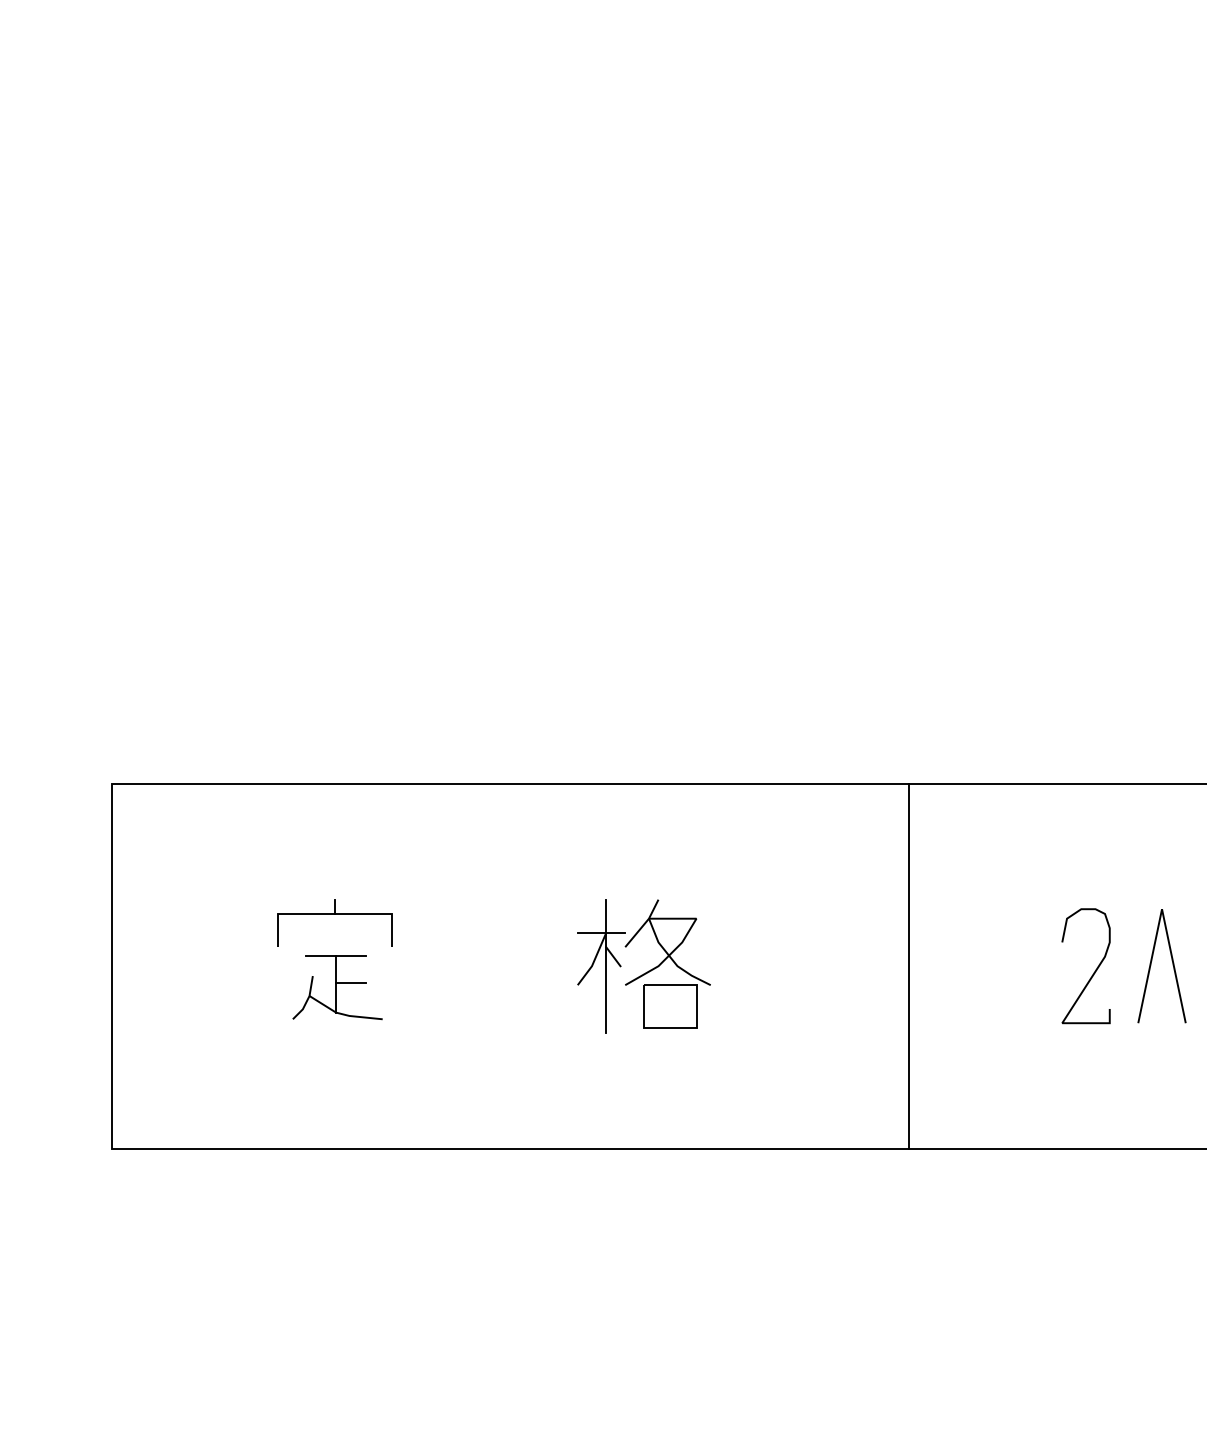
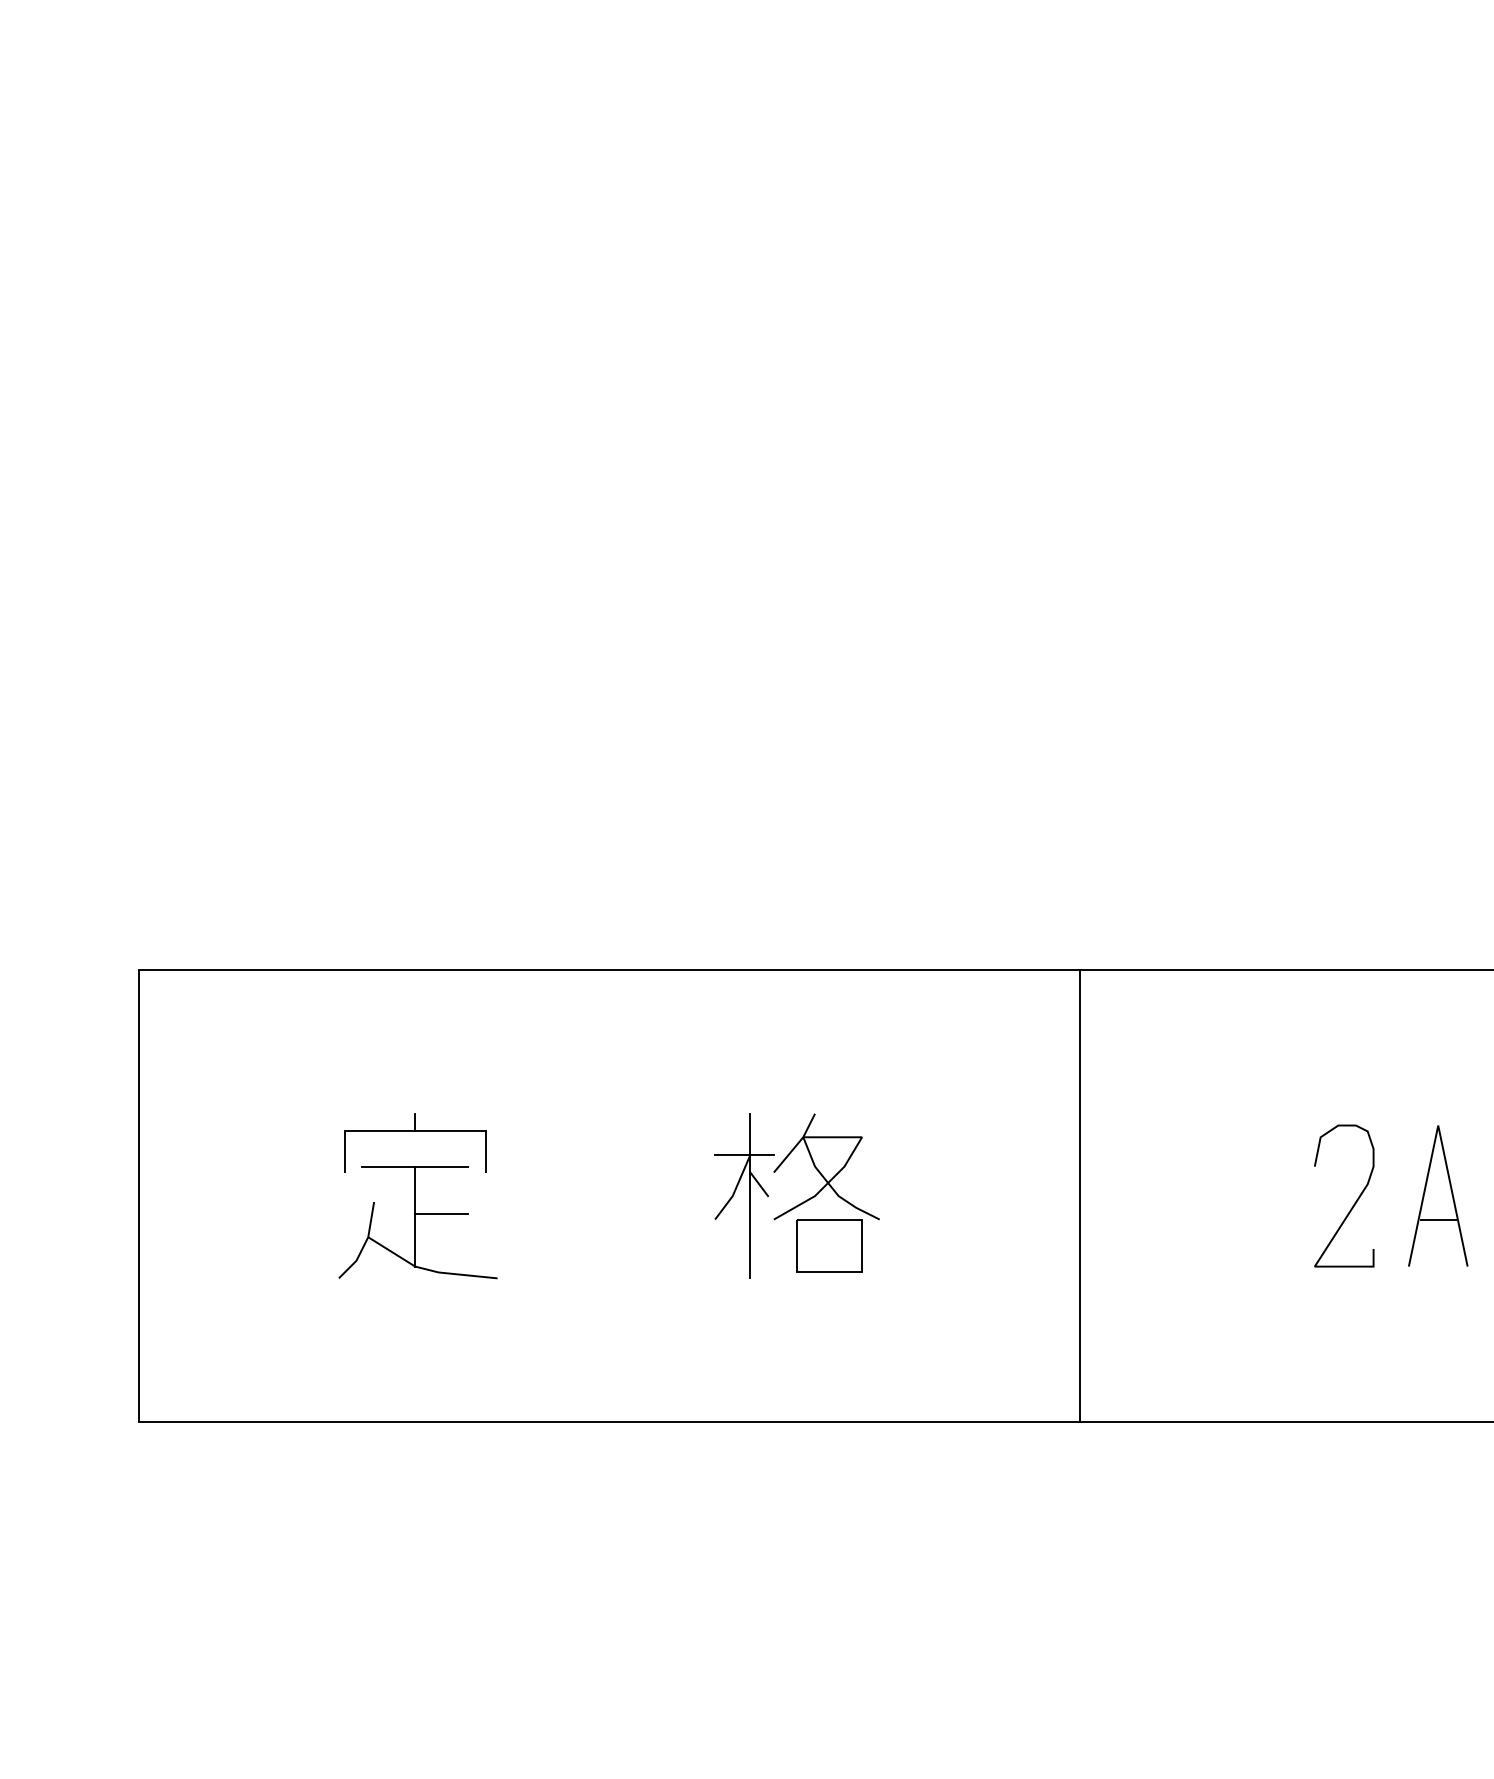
line: (909, 965) -> (1079, 1195), moved
line: (1161, 985) -> (1437, 1219), added
part: (337, 987) -> (417, 1222), size x1.43

